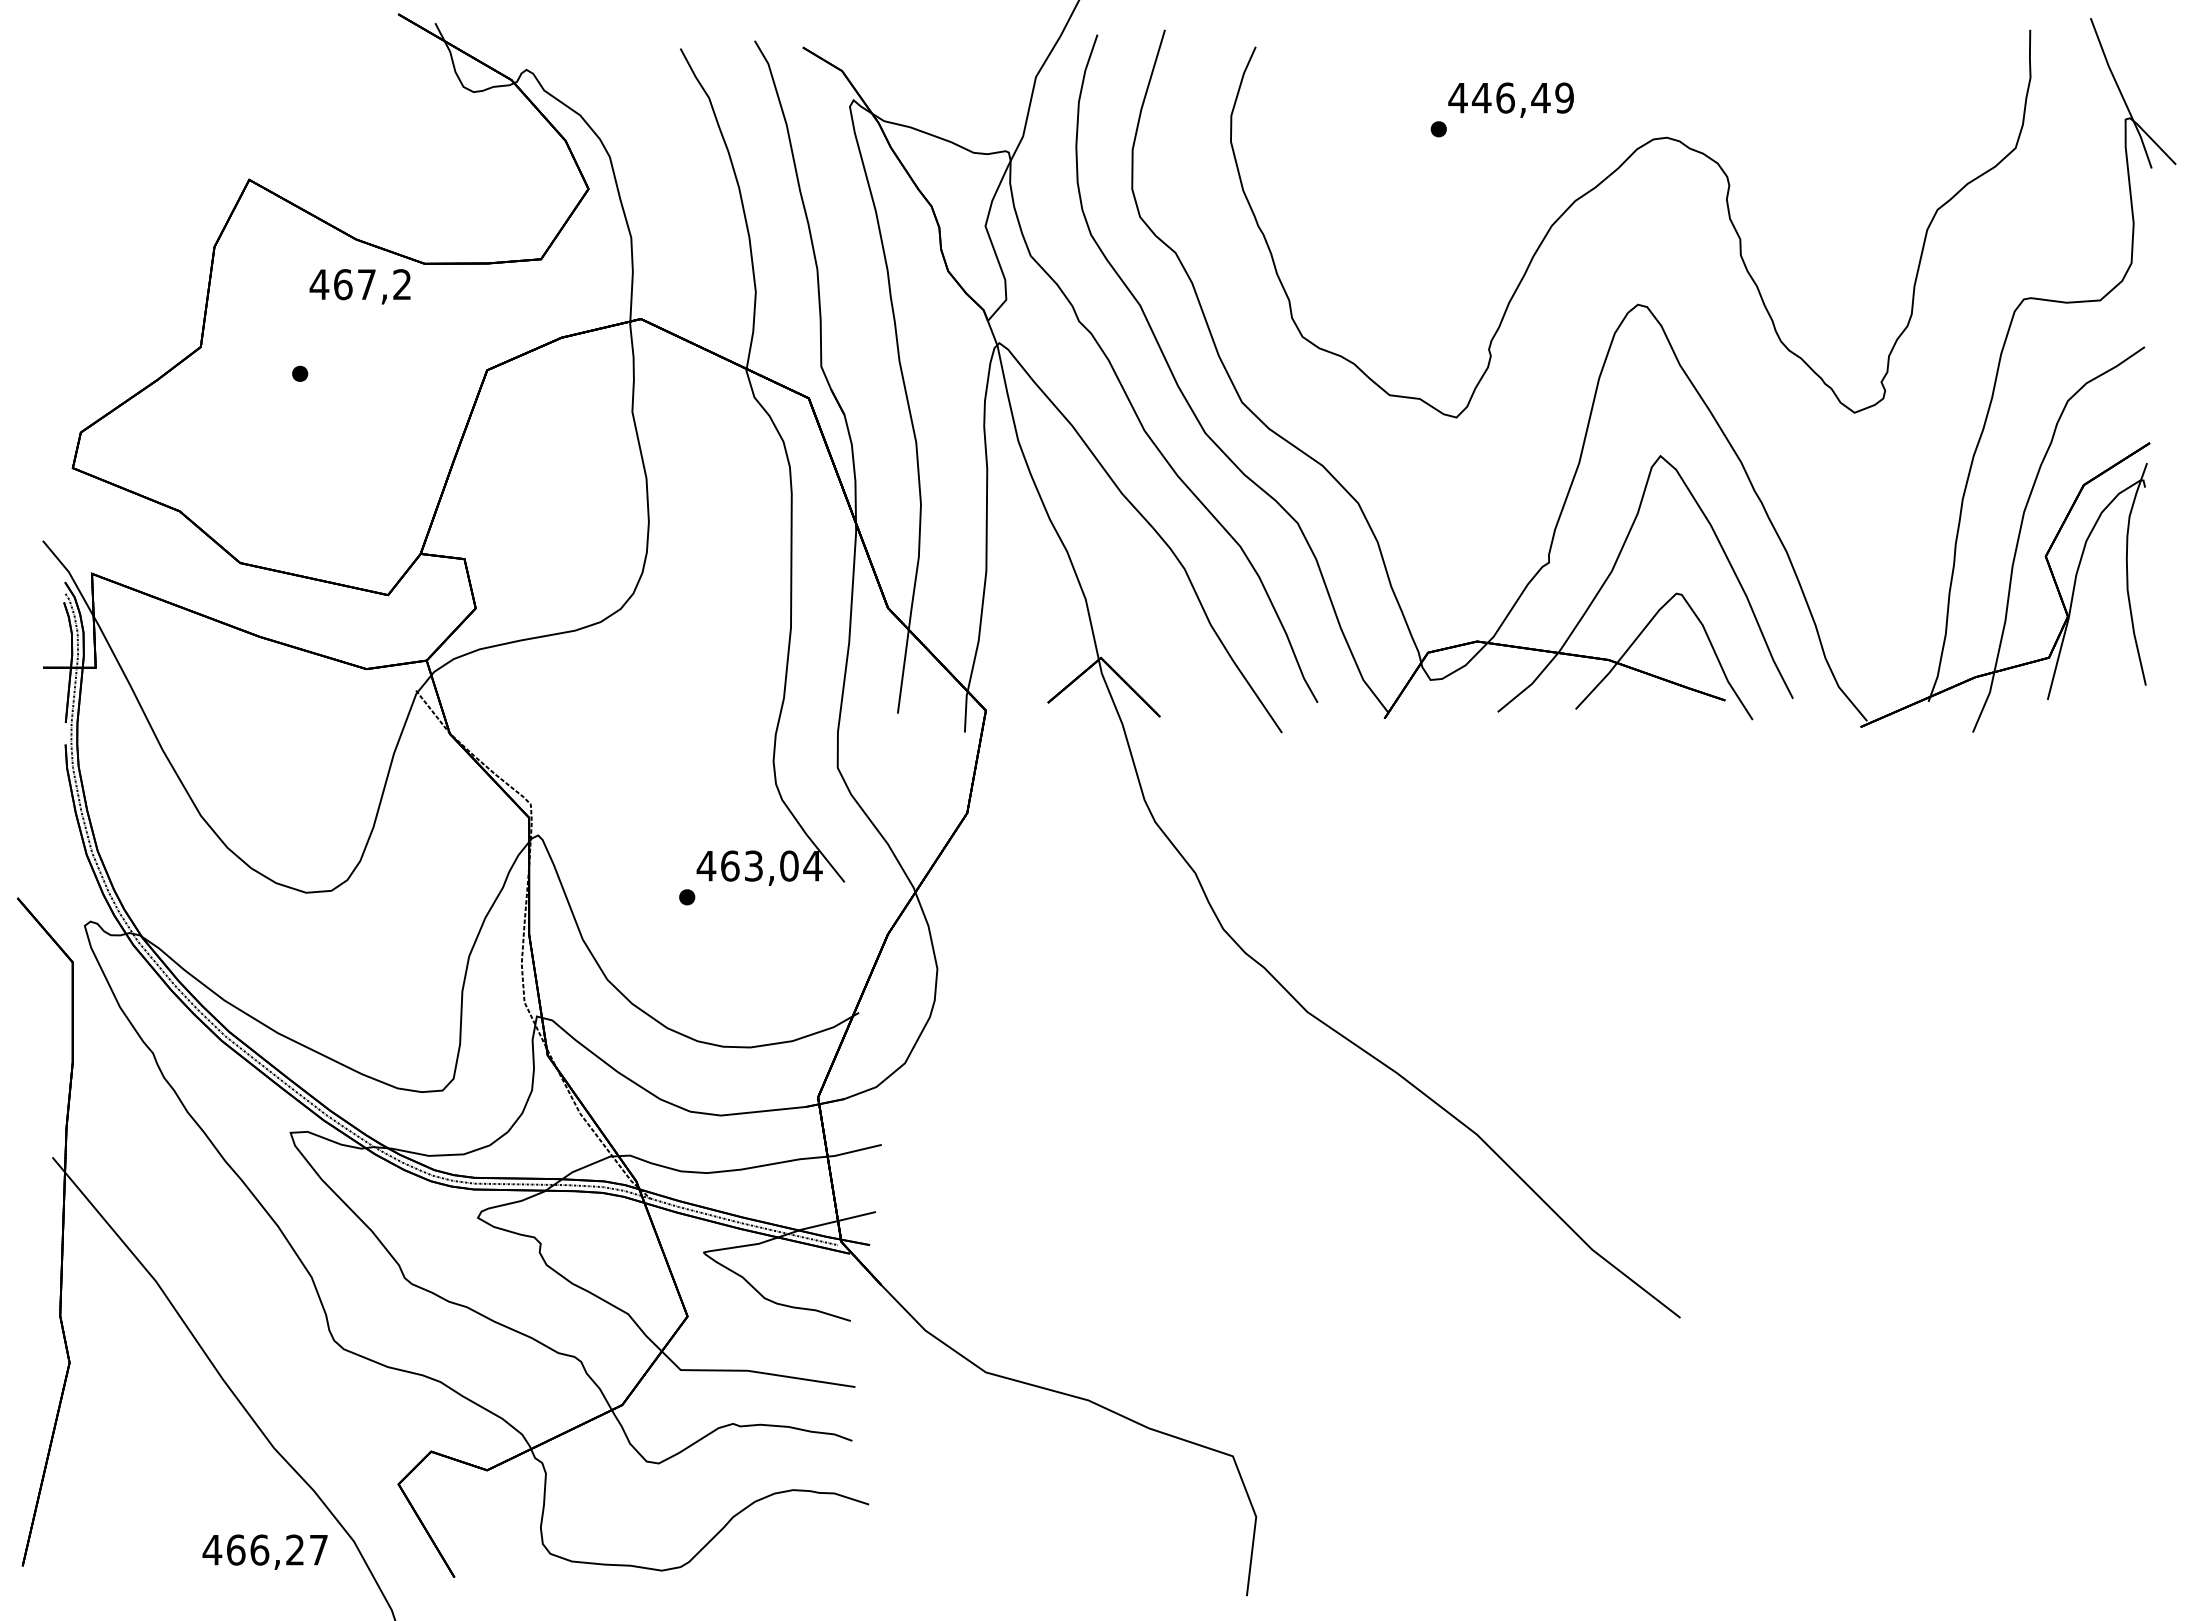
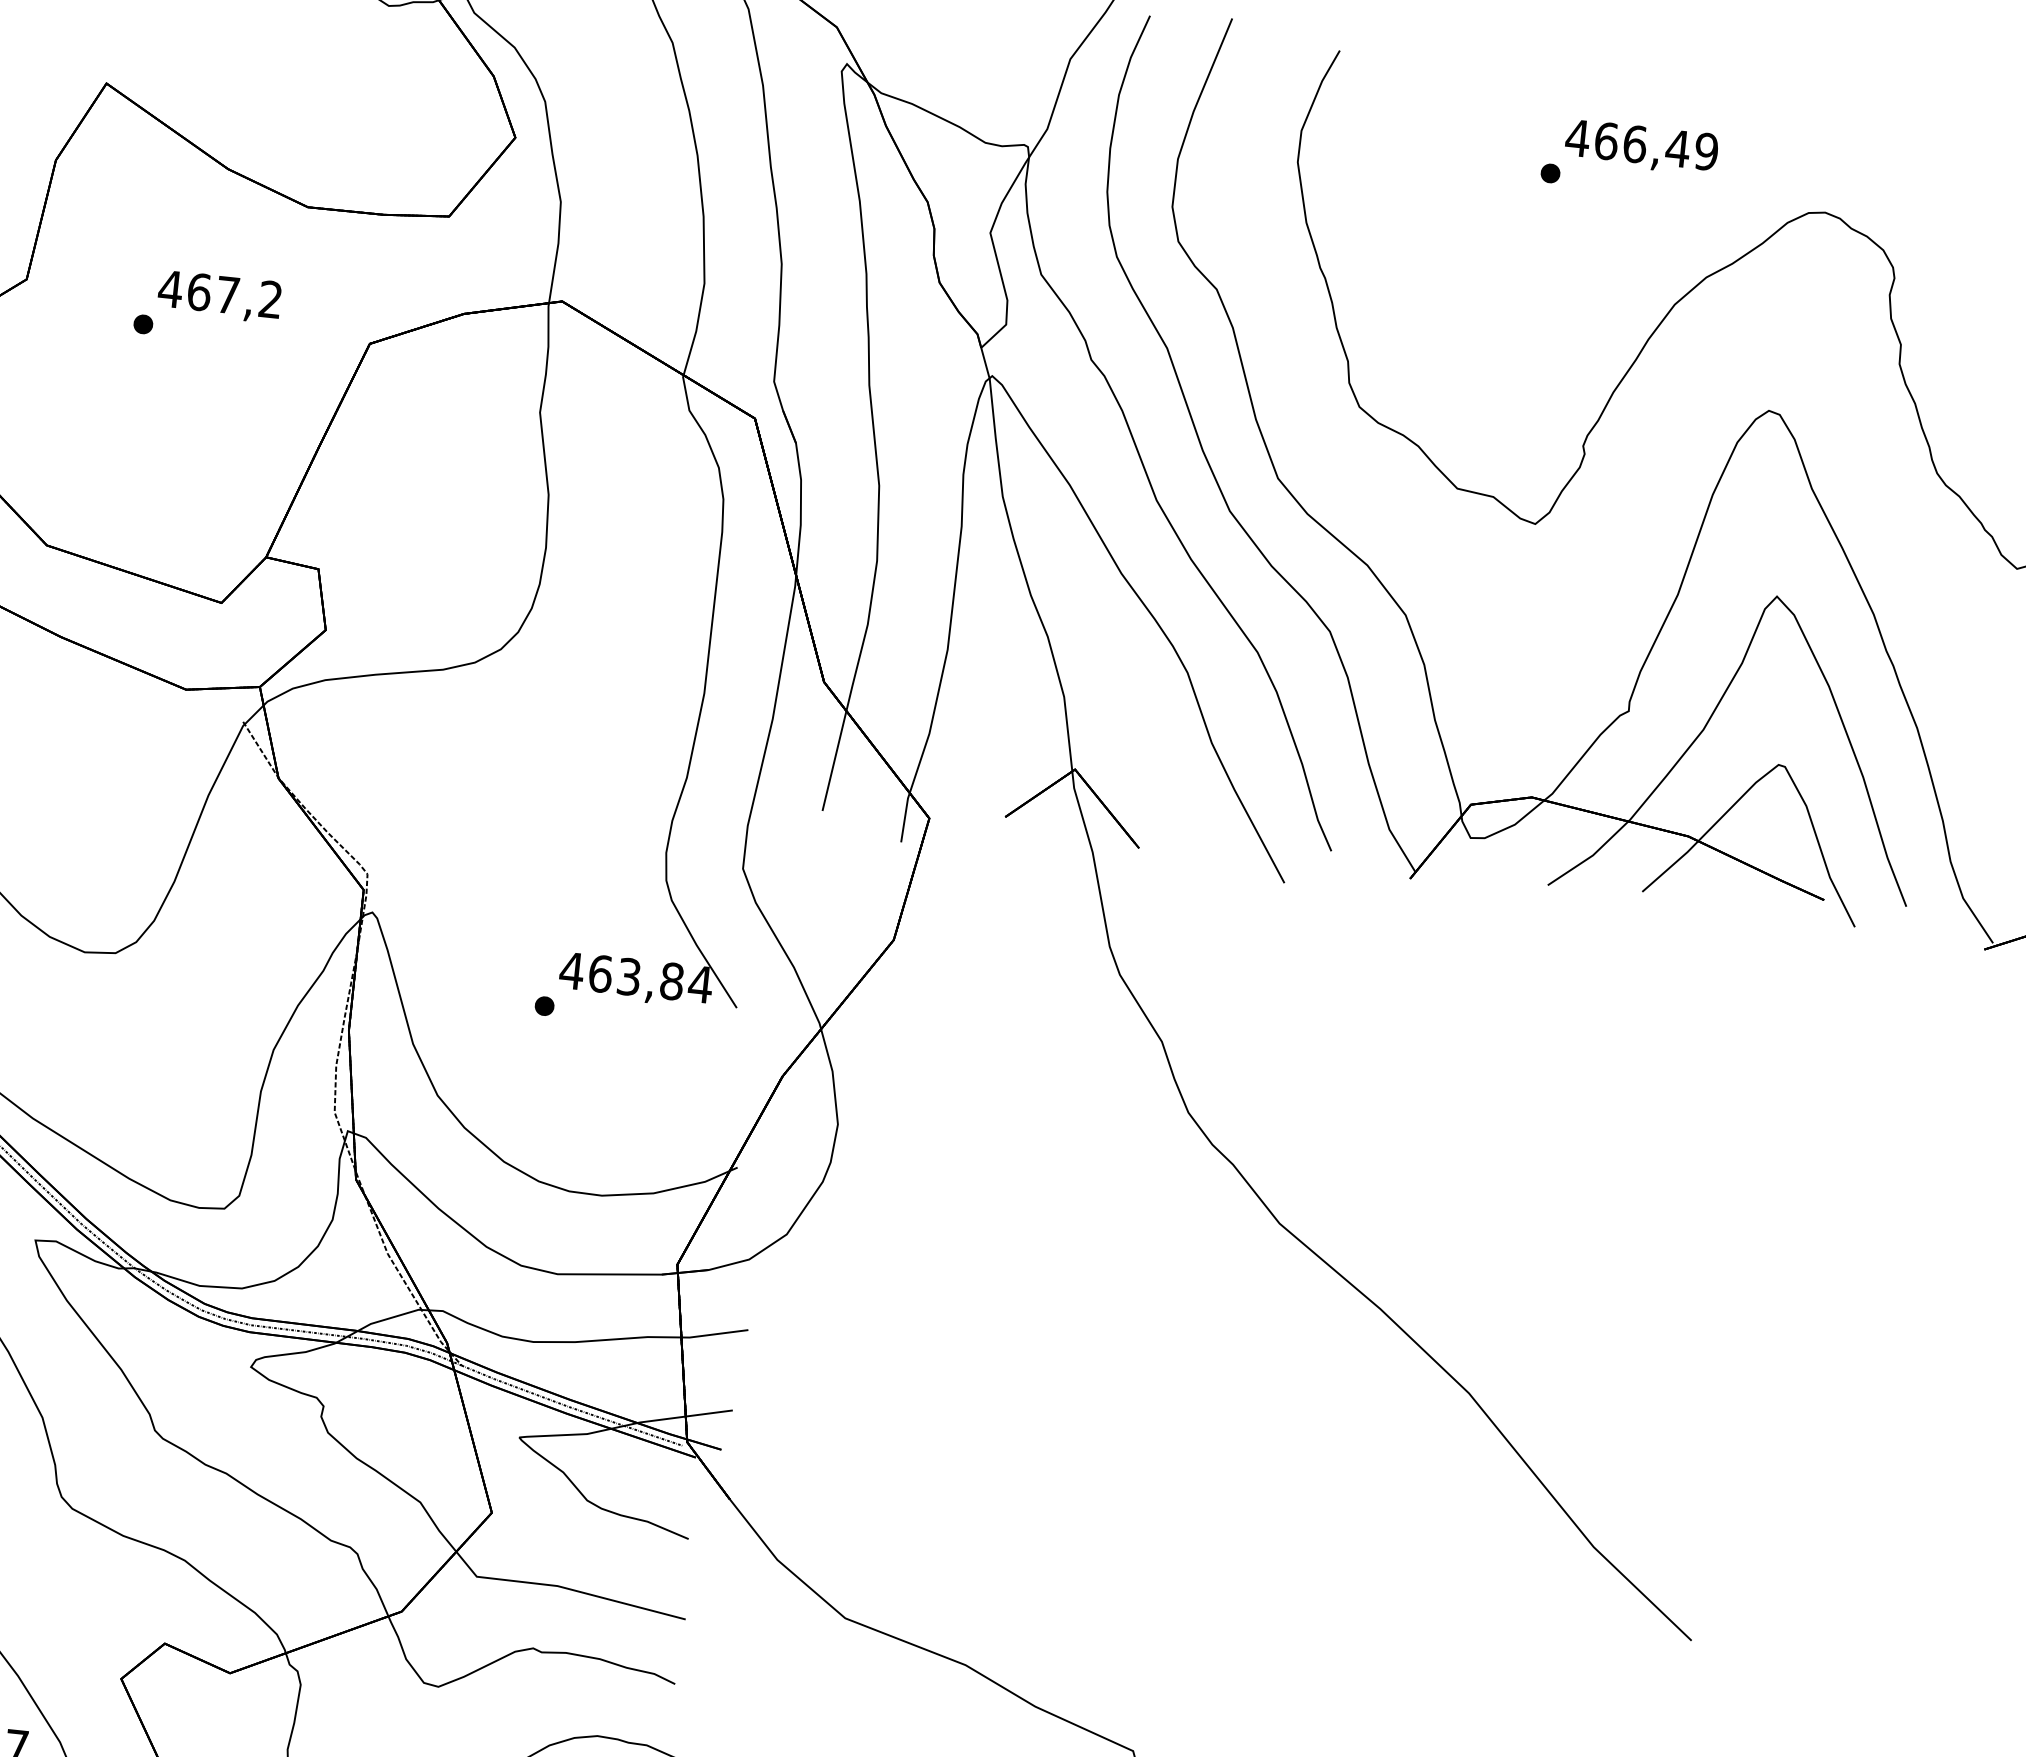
text: (1481, 97) -> (1606, 140), 446,49 -> 466,49
text: (359, 286) -> (218, 296), moved
text: (789, 865) -> (672, 980), 463,04 -> 463,84

